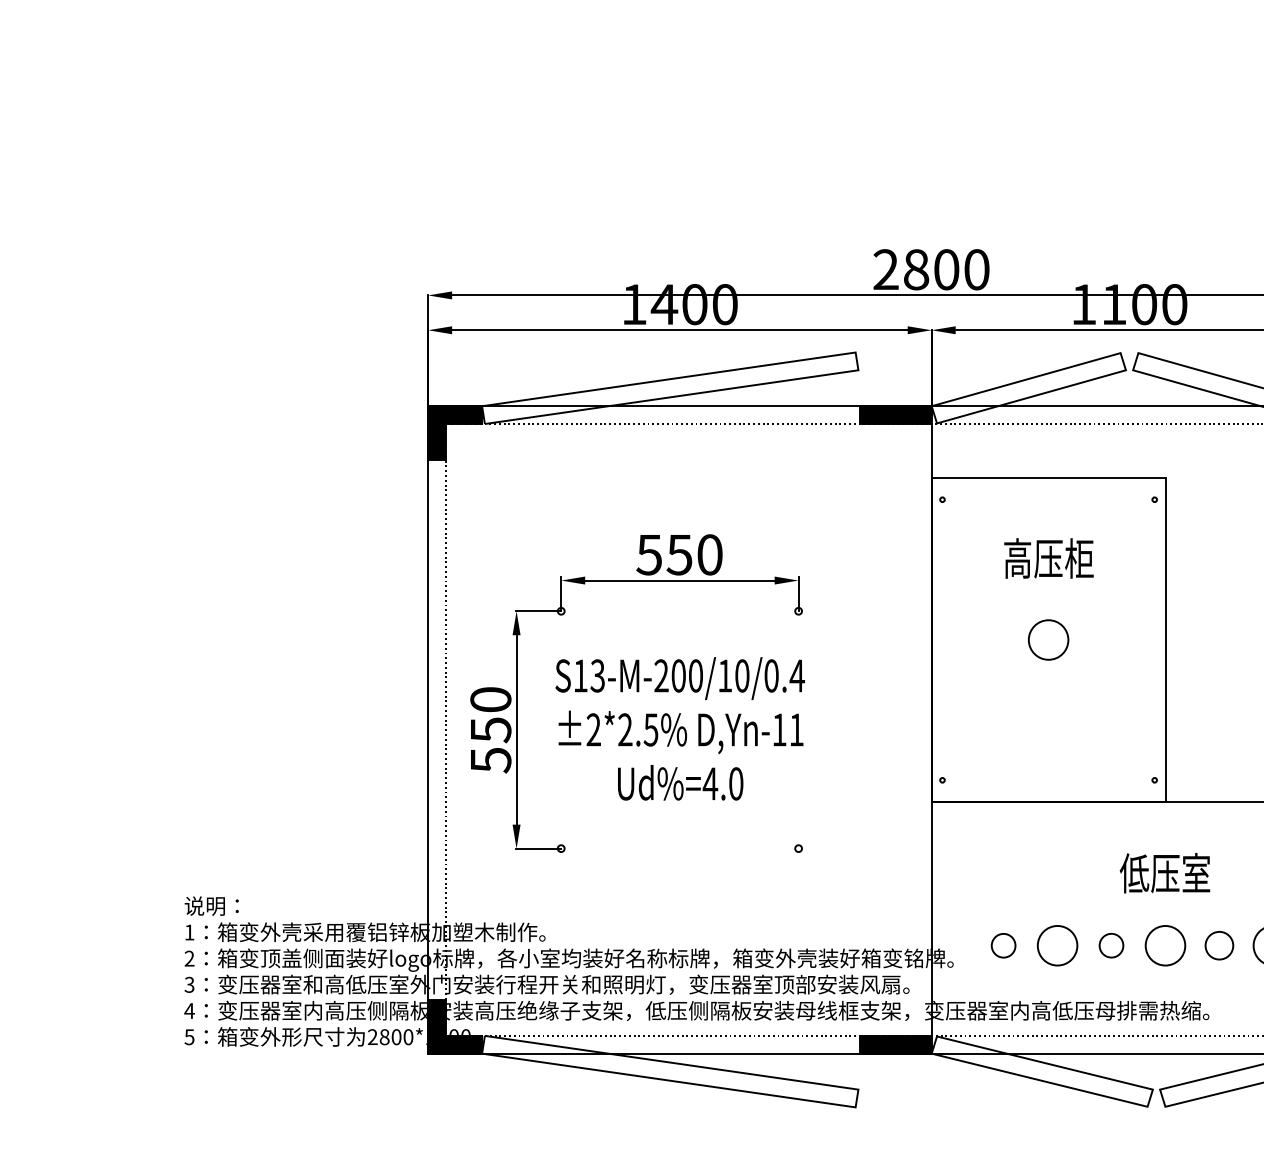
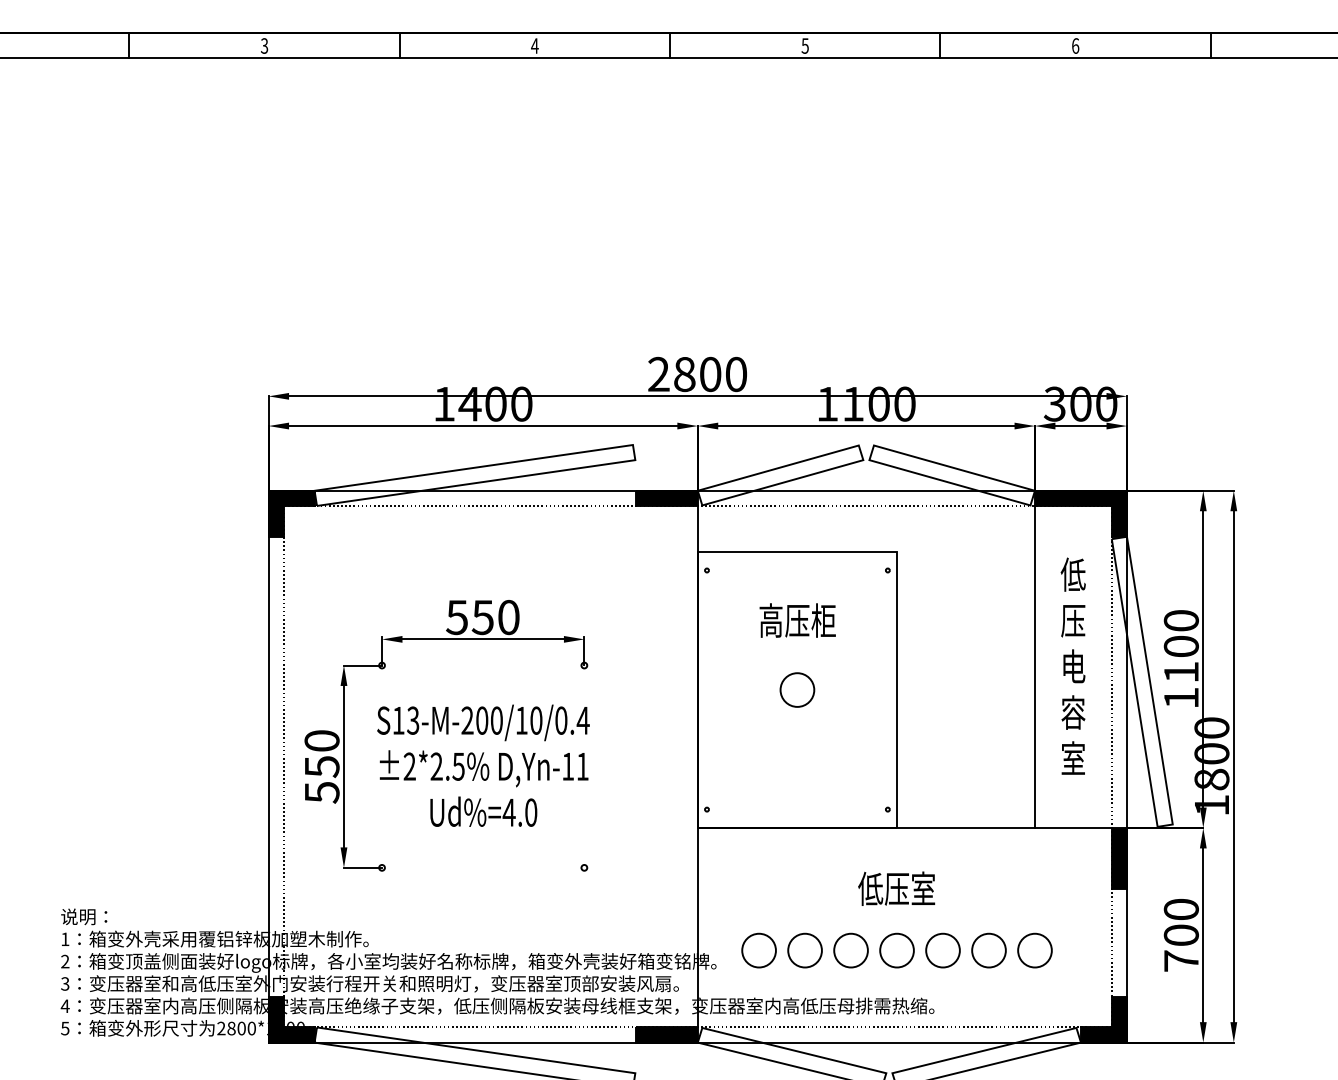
circle: (1002, 945) -> (758, 950), size x1.67
circle: (1110, 945) -> (850, 950), size x1.67
circle: (1218, 945) -> (942, 950), size x1.43

